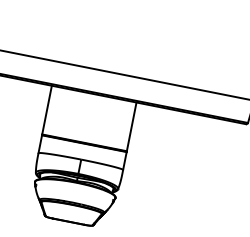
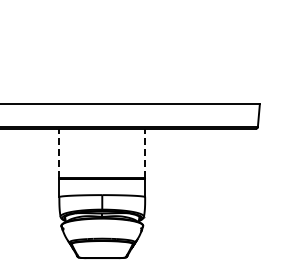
line: (47, 110) -> (59, 153), solid -> dashed
line: (132, 126) -> (145, 153), solid -> dashed

